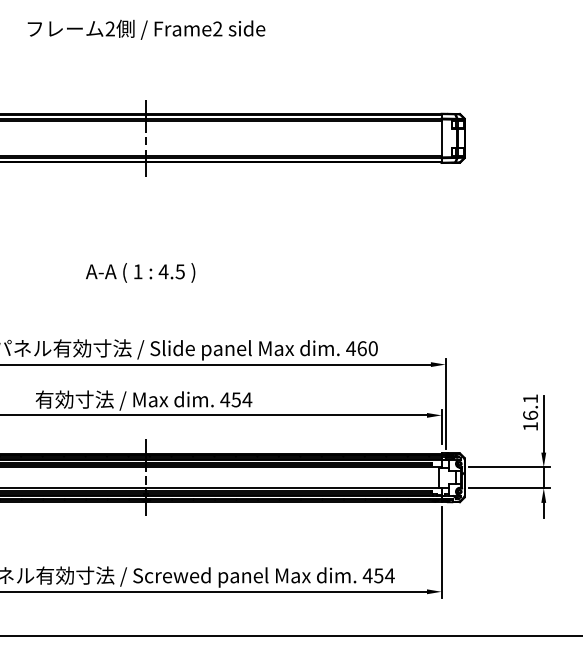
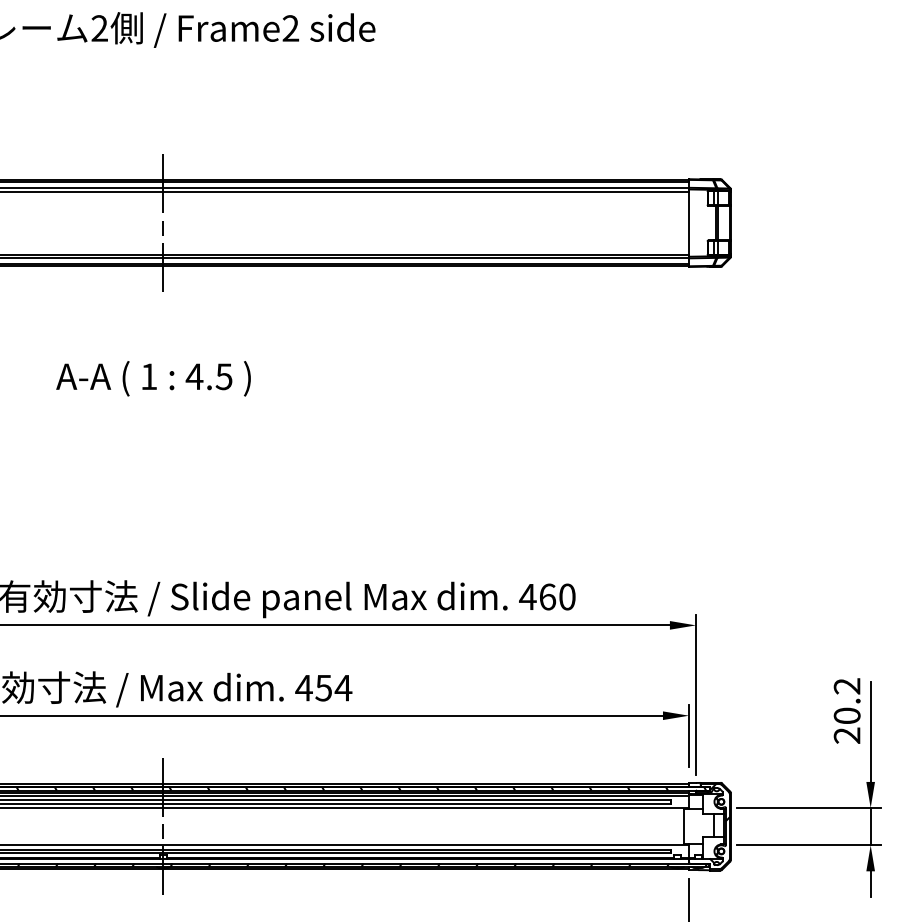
text: (140, 272) -> (153, 377), moved
text: (530, 412) -> (847, 710), 16.1 -> 20.2

